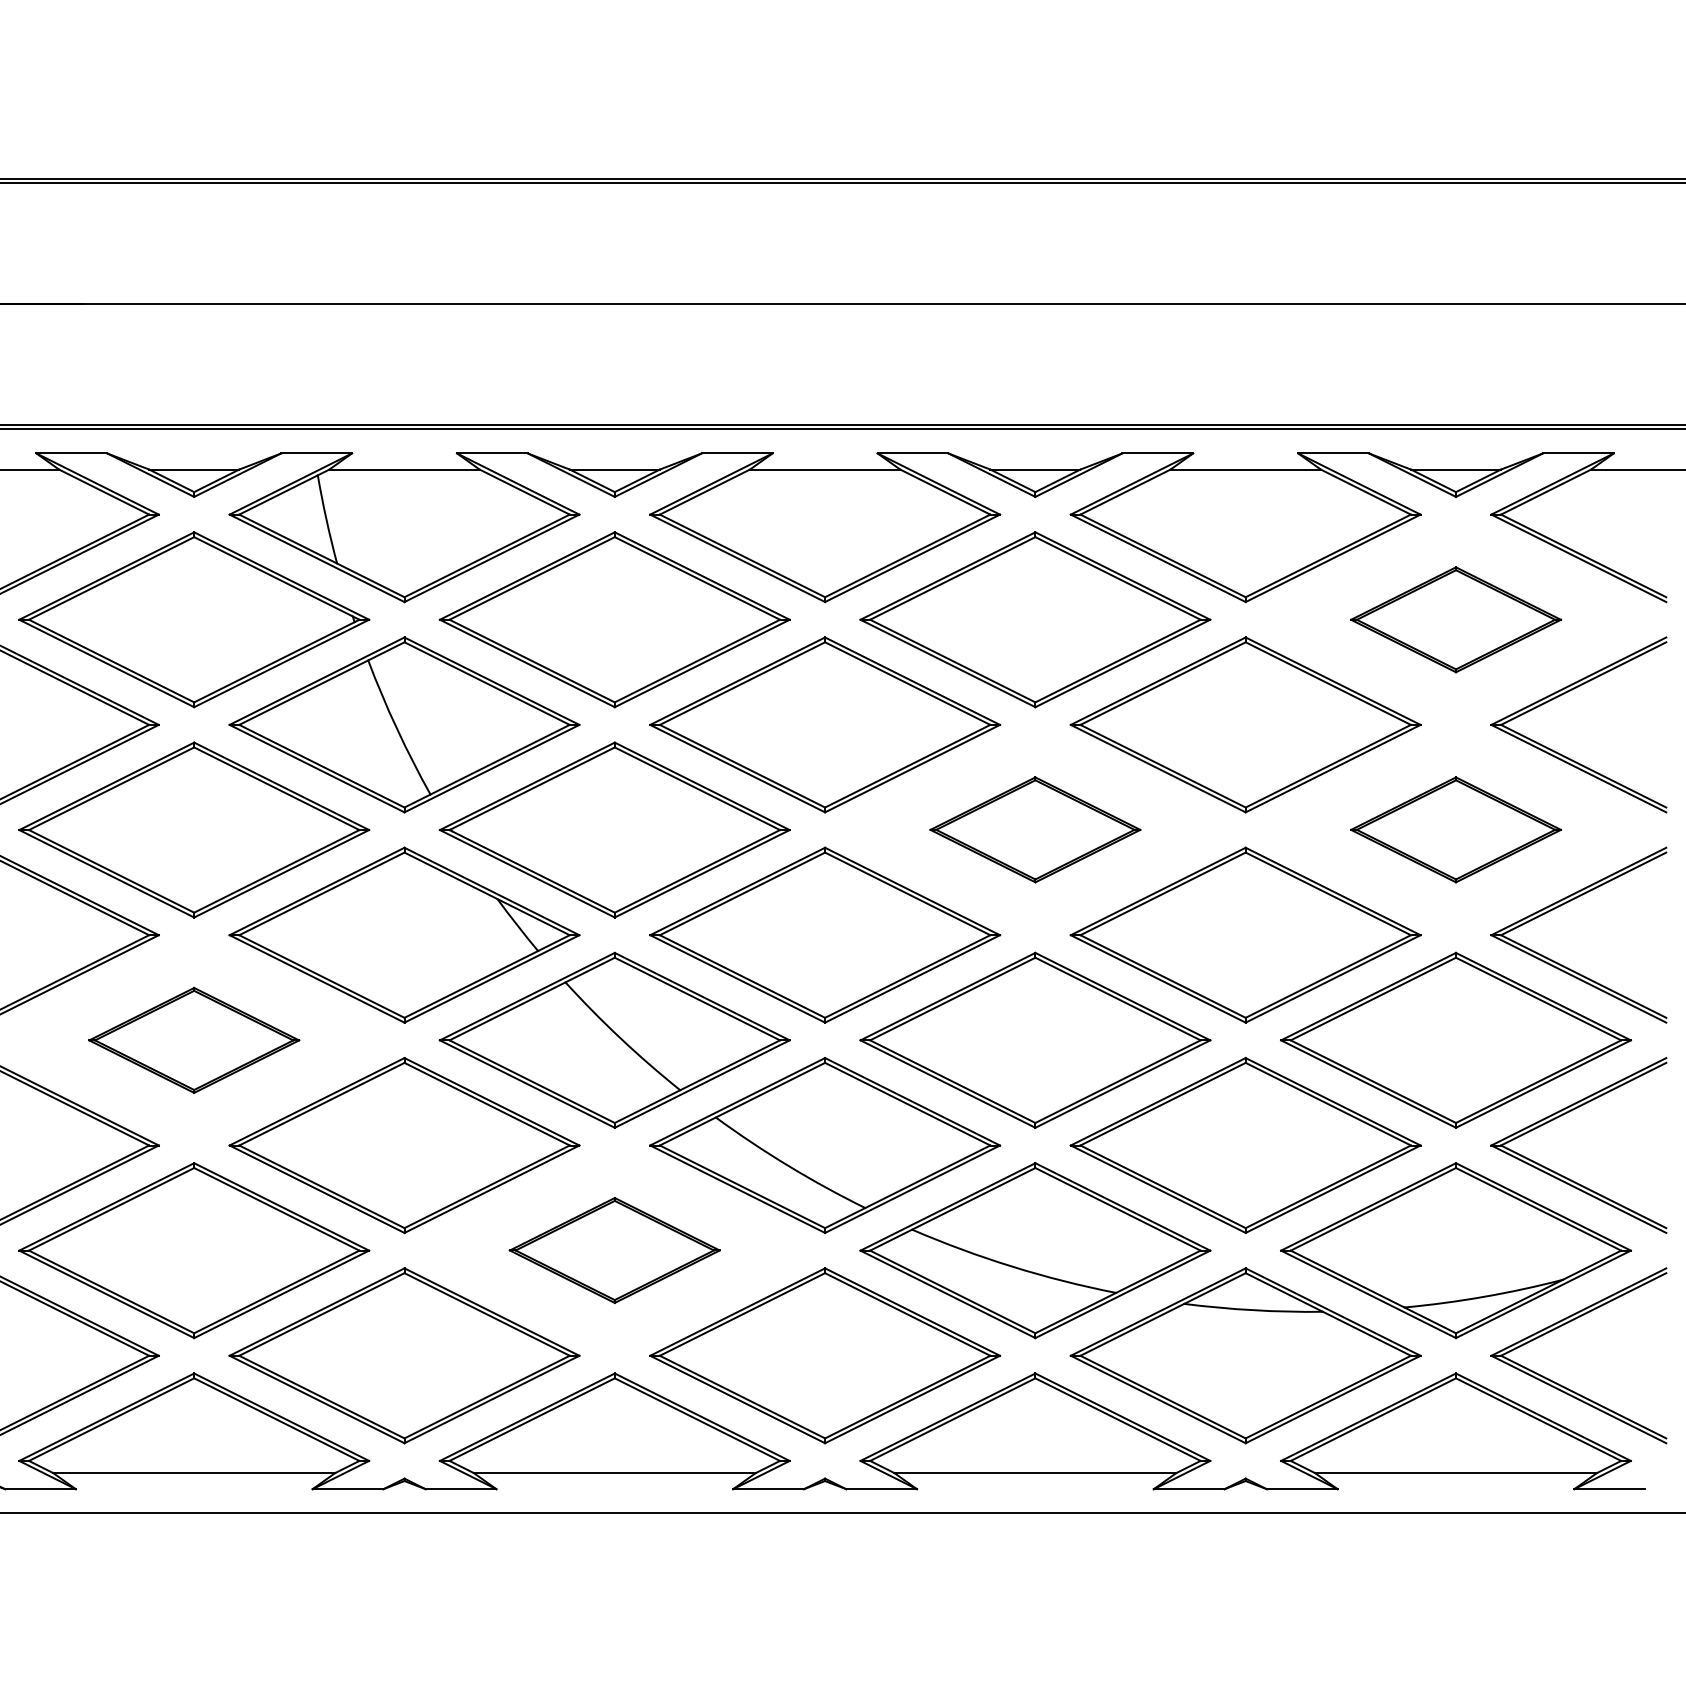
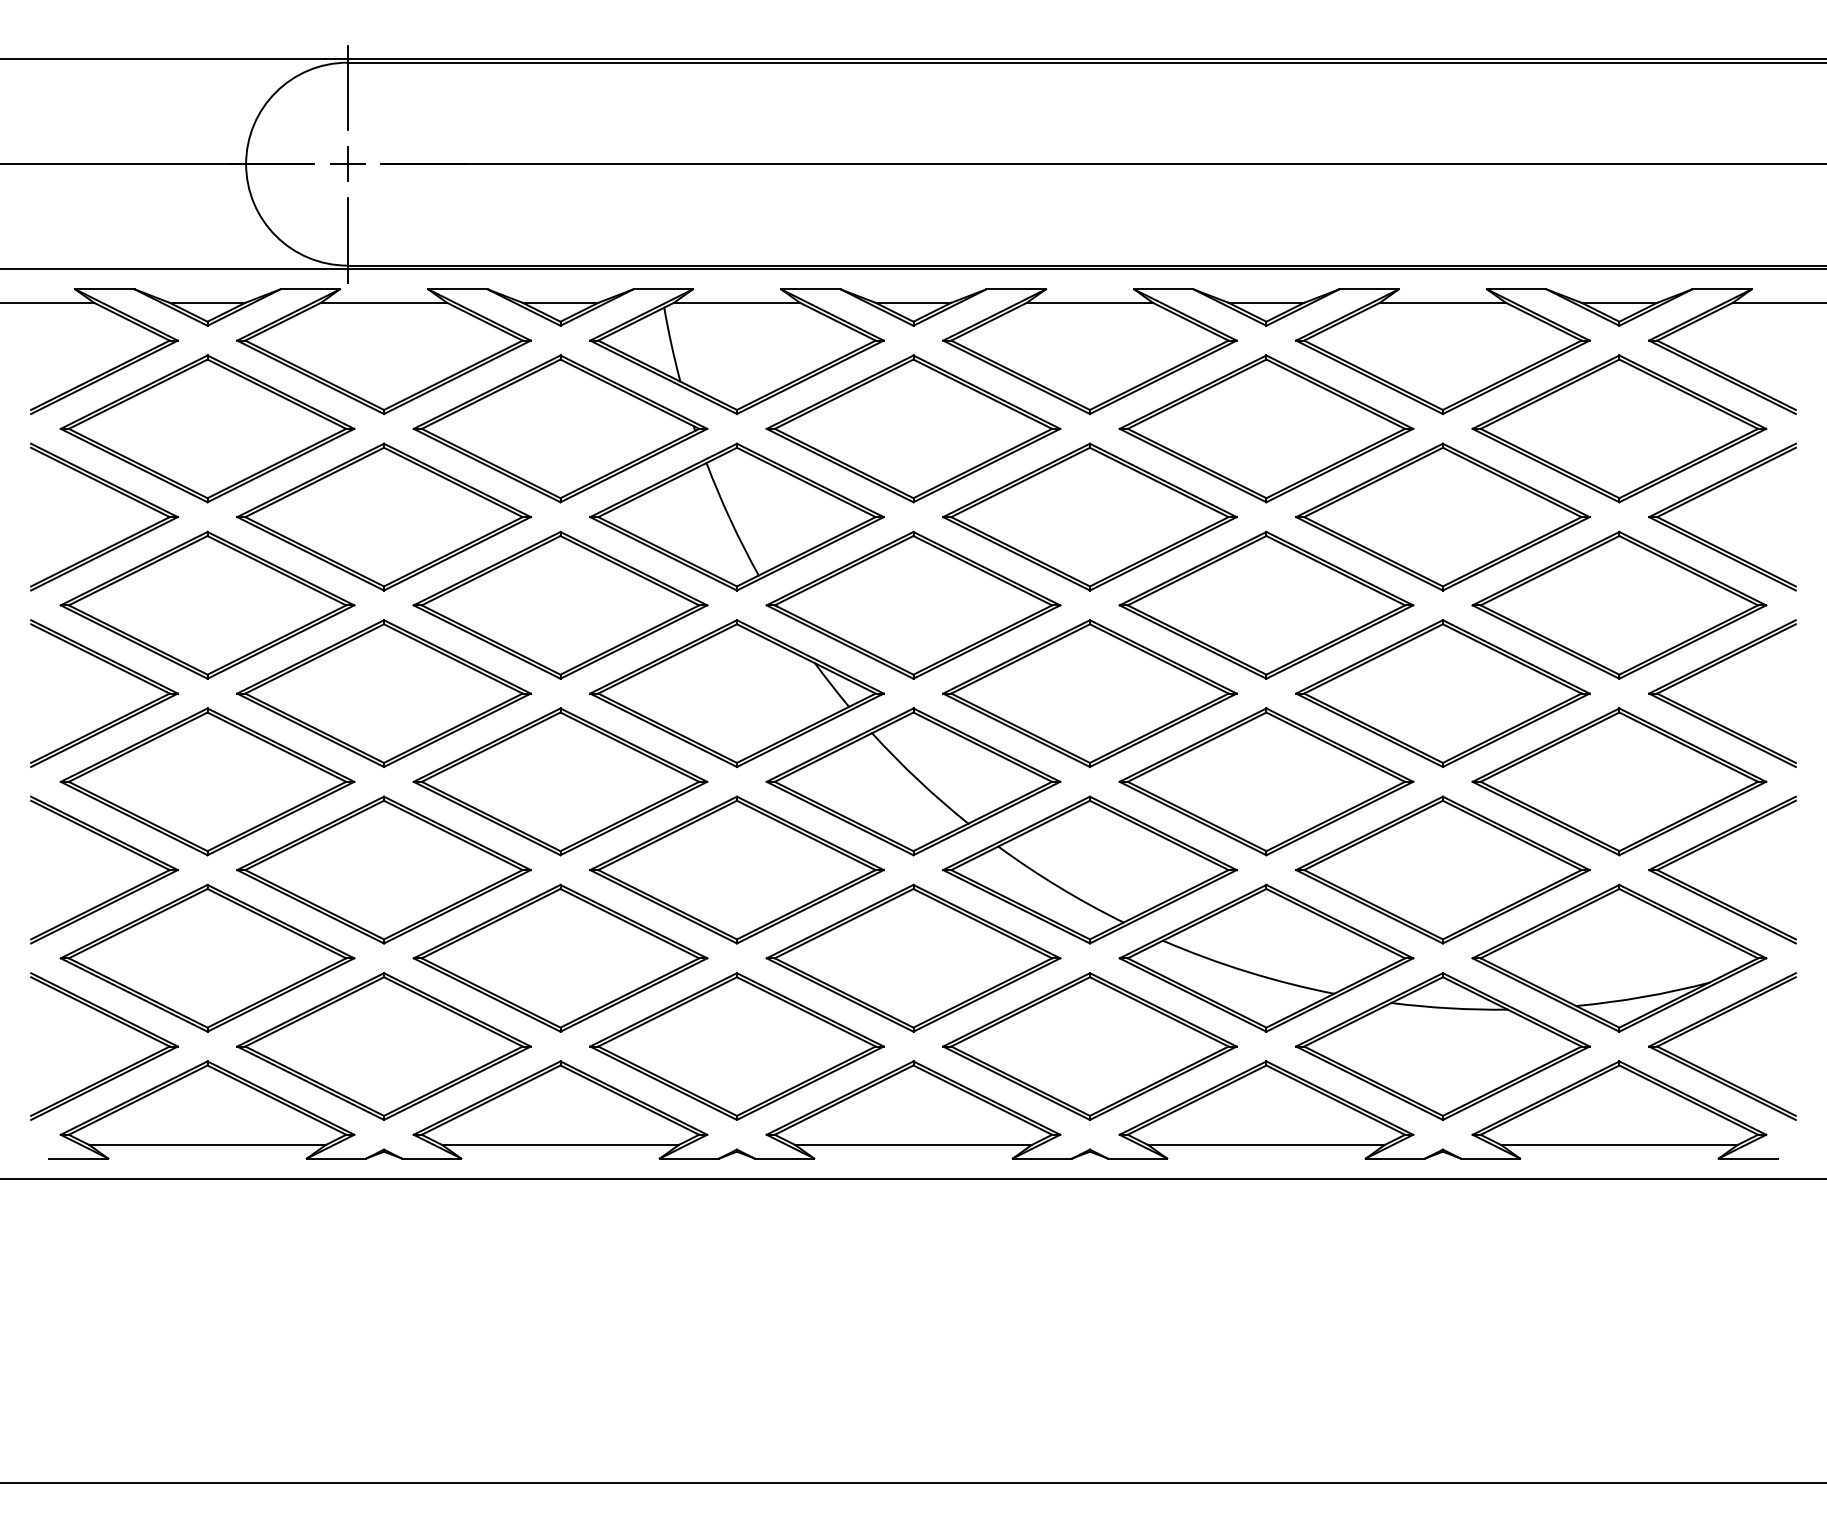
part: (1456, 619) -> (1619, 428), size x1.67
part: (1035, 829) -> (1266, 604), size x1.67
part: (1456, 829) -> (1619, 604), size x1.67
part: (194, 1039) -> (560, 781), size x1.67
part: (614, 1249) -> (913, 957), size x1.67

